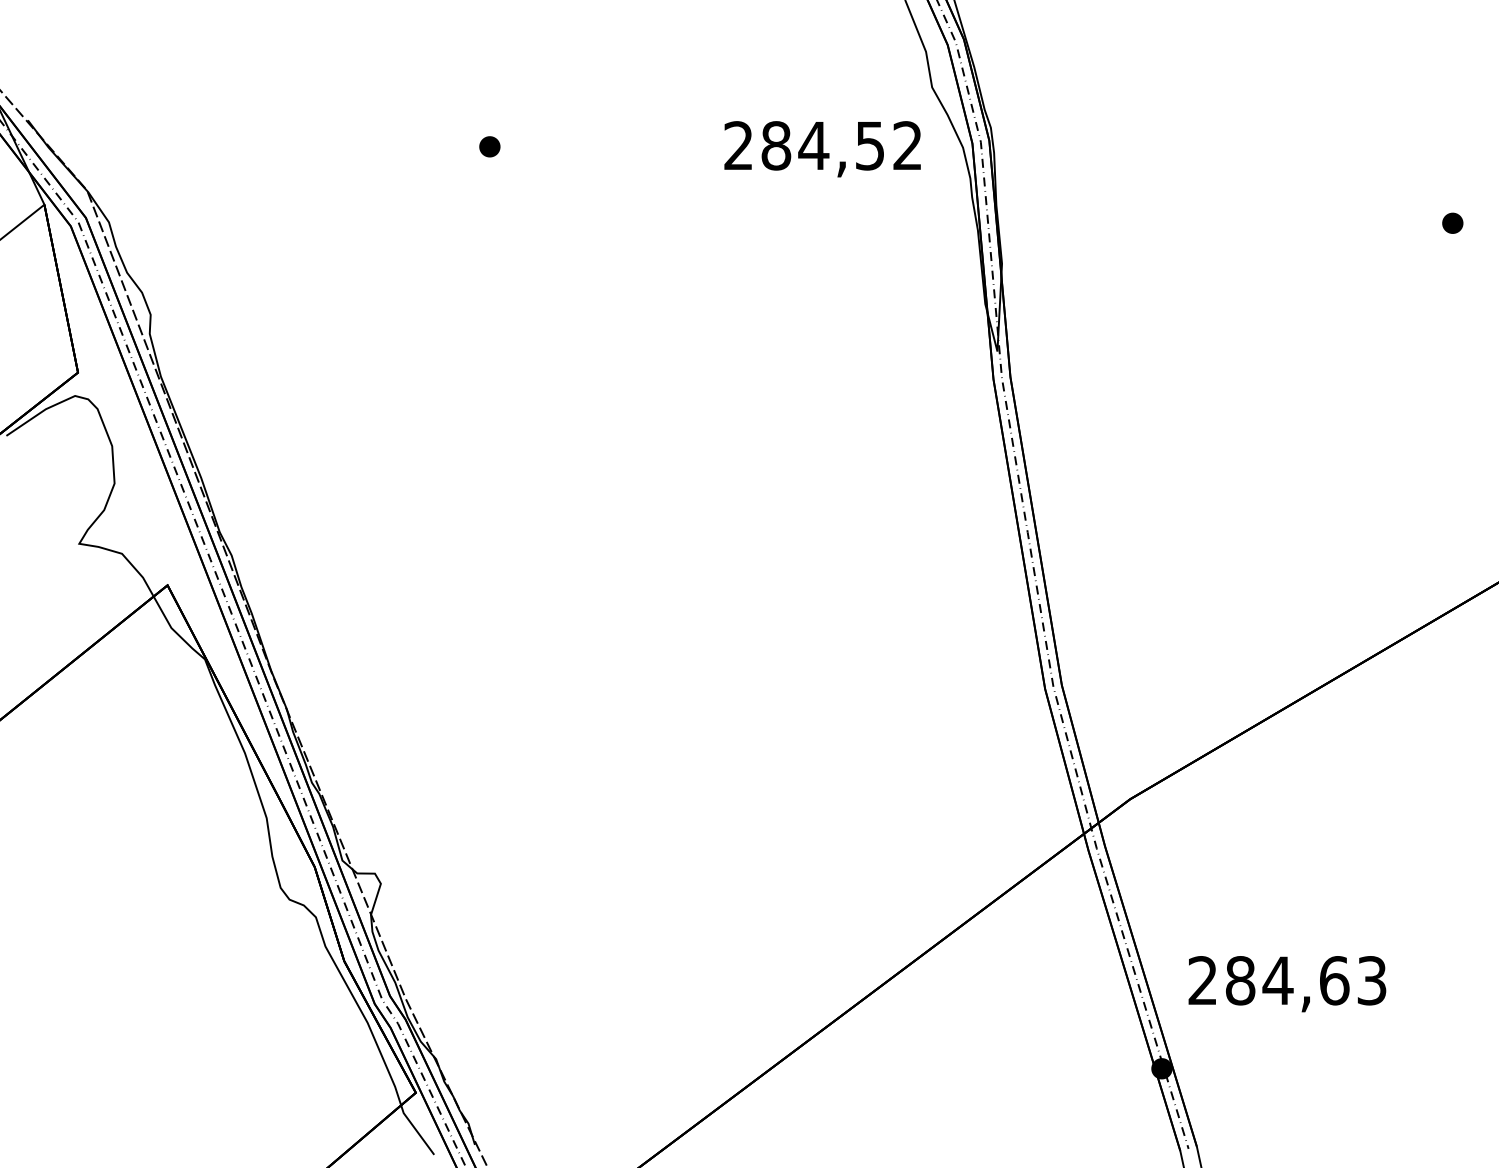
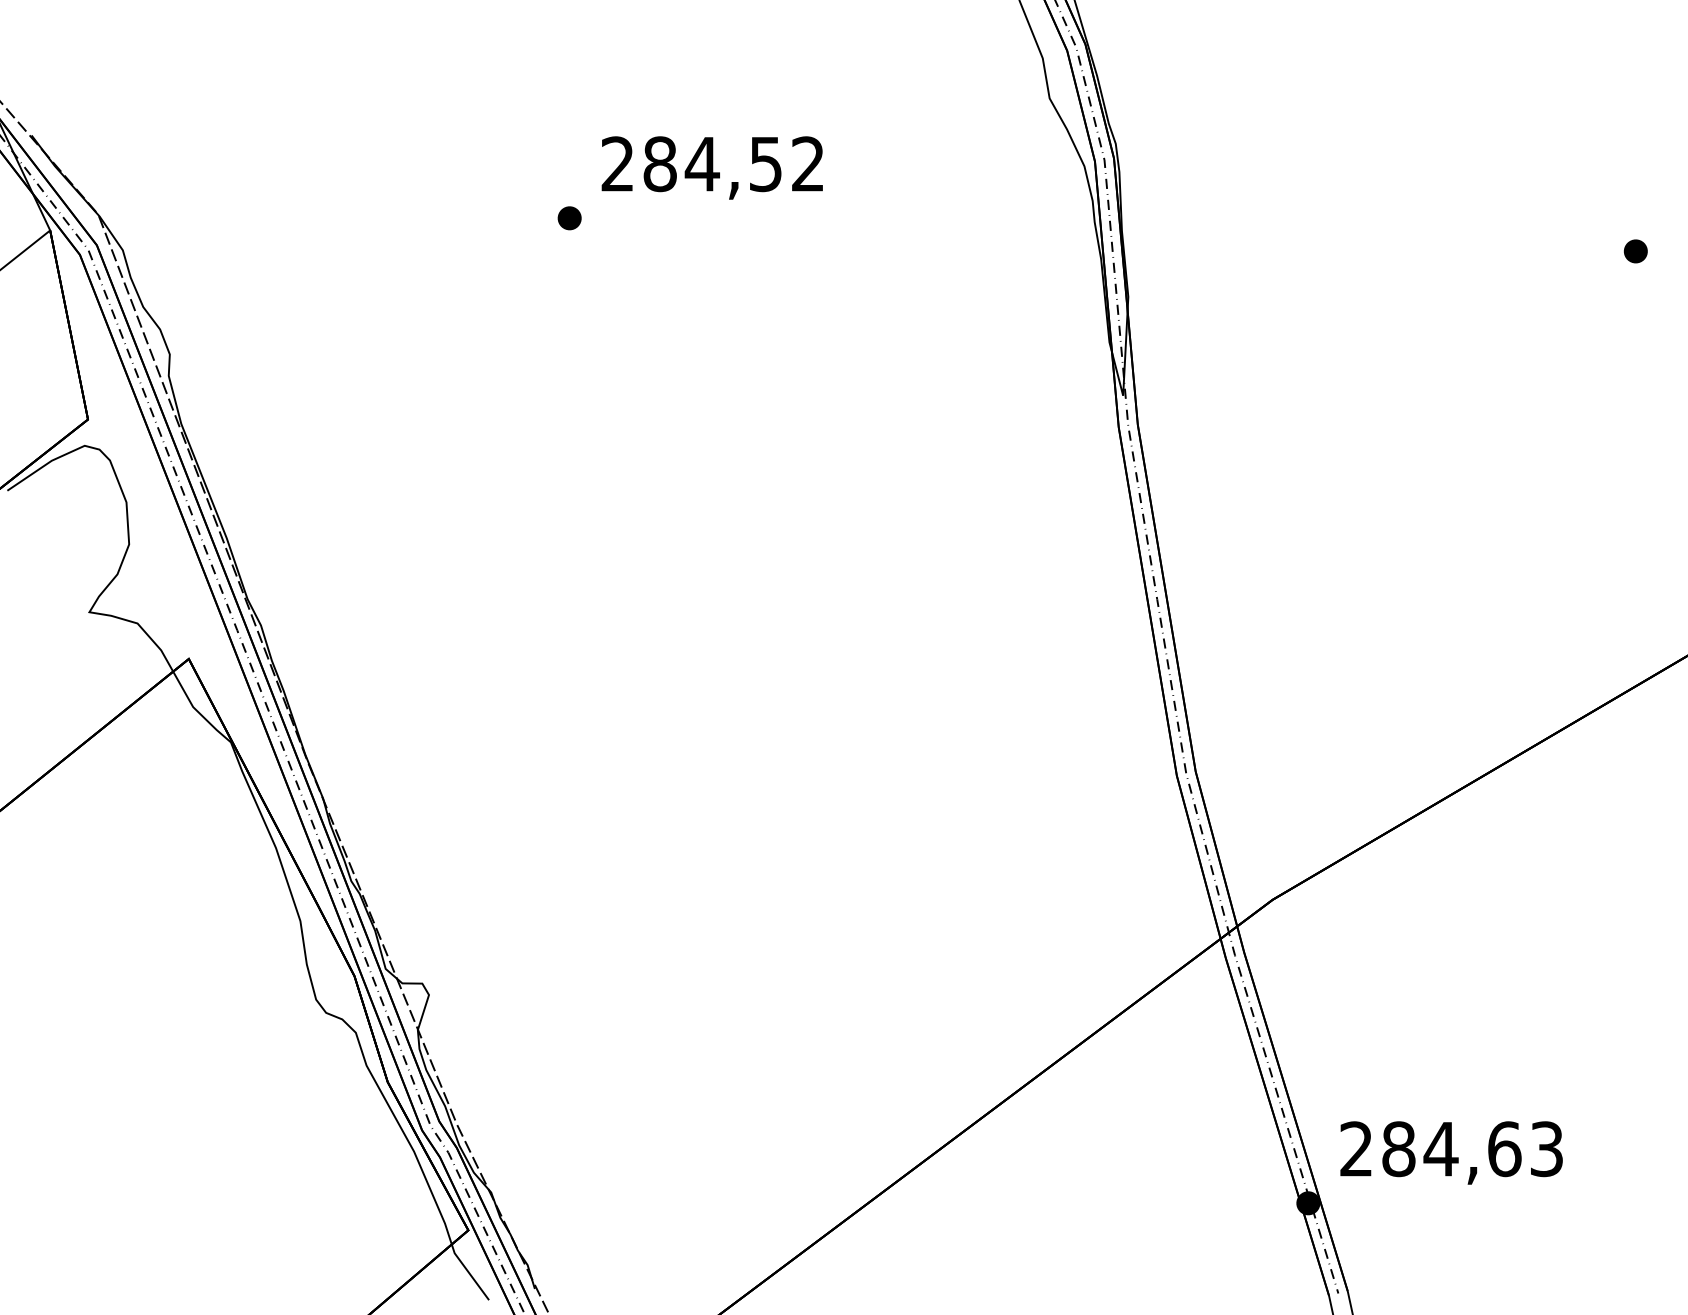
part: (489, 147) -> (569, 218), moved
text: (821, 148) -> (711, 167), moved
text: (1287, 983) -> (1451, 1152), moved

